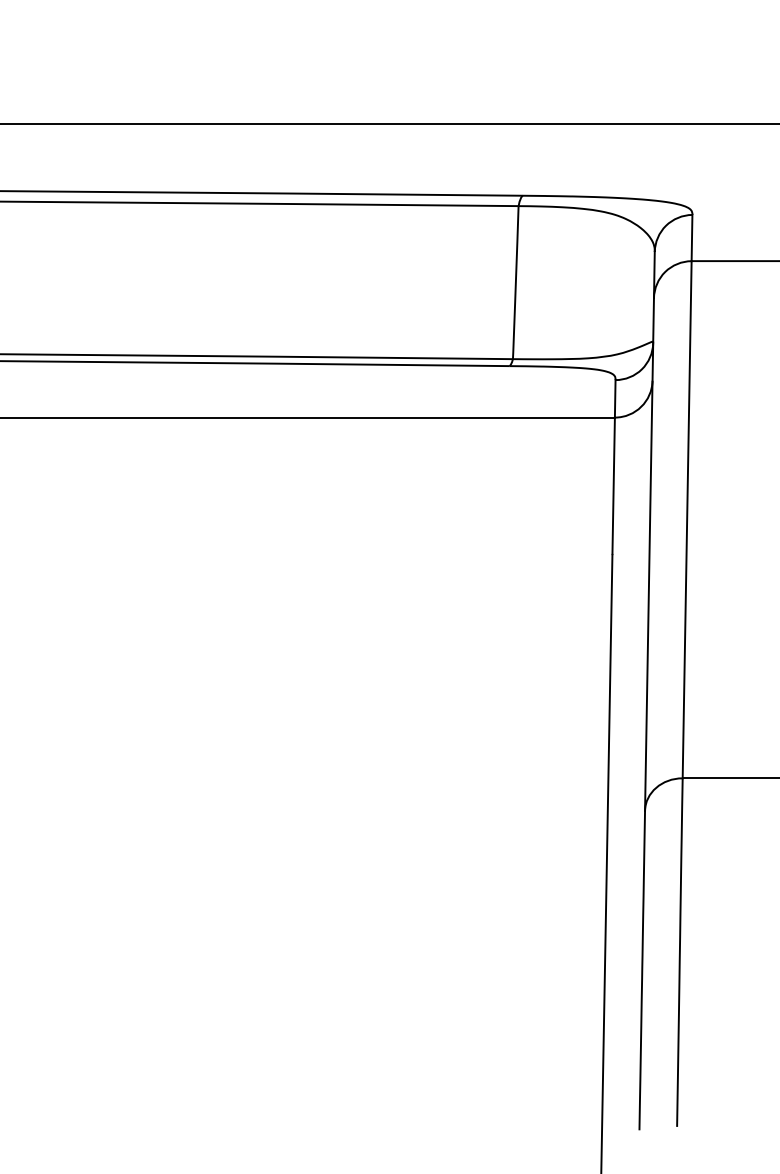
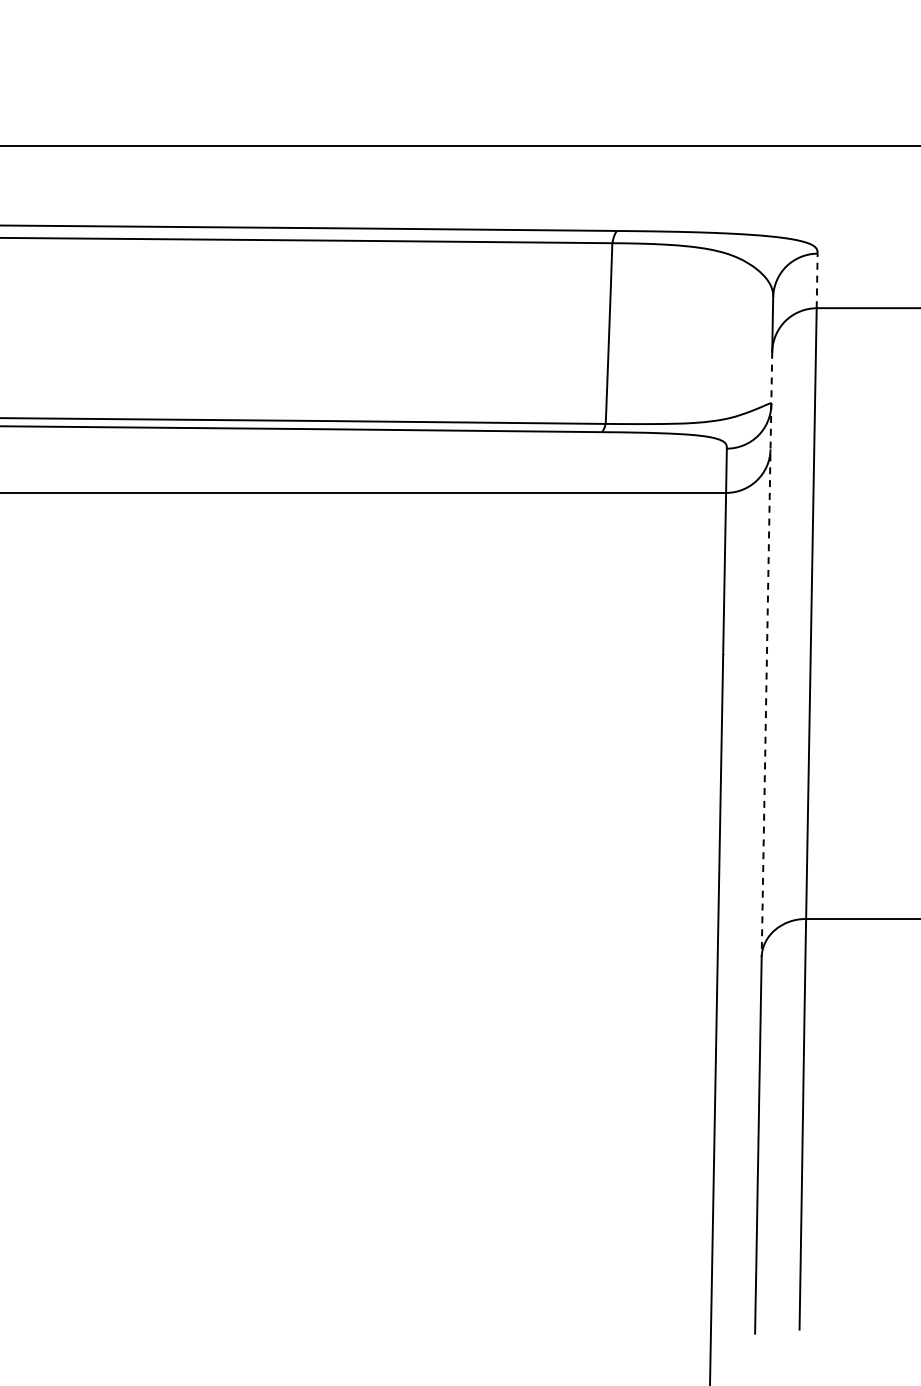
line: (692, 237) -> (817, 280), solid -> dashed
line: (649, 554) -> (766, 654), solid -> dashed

